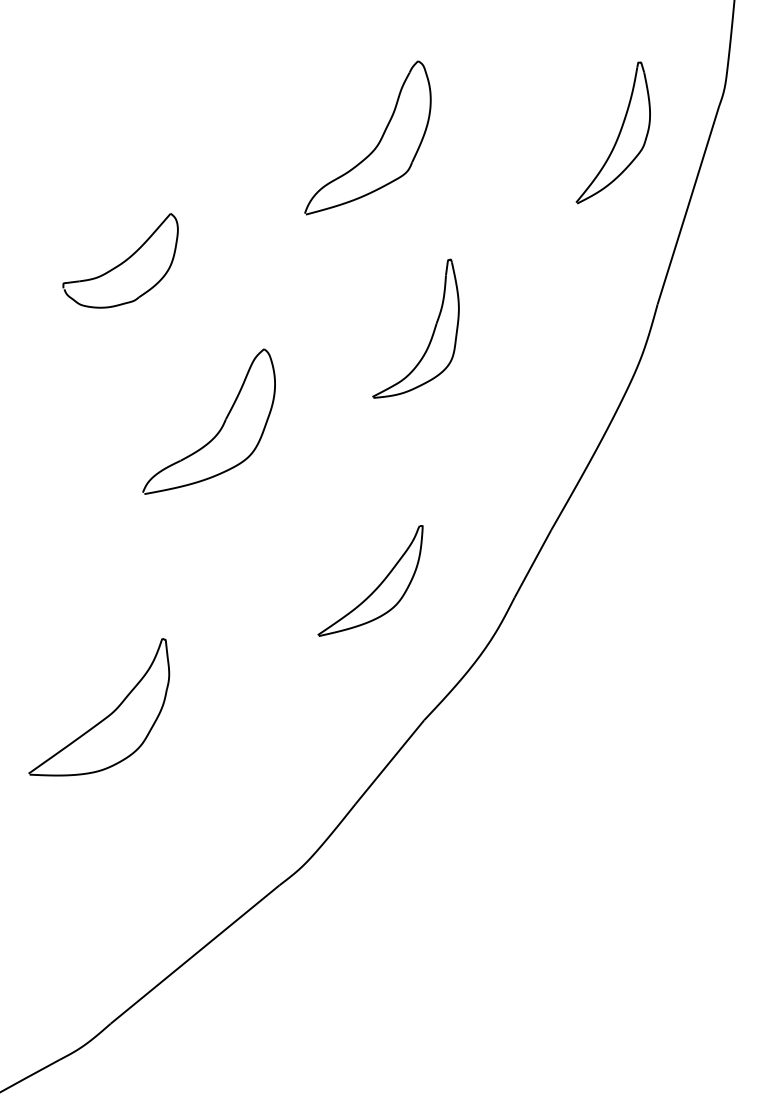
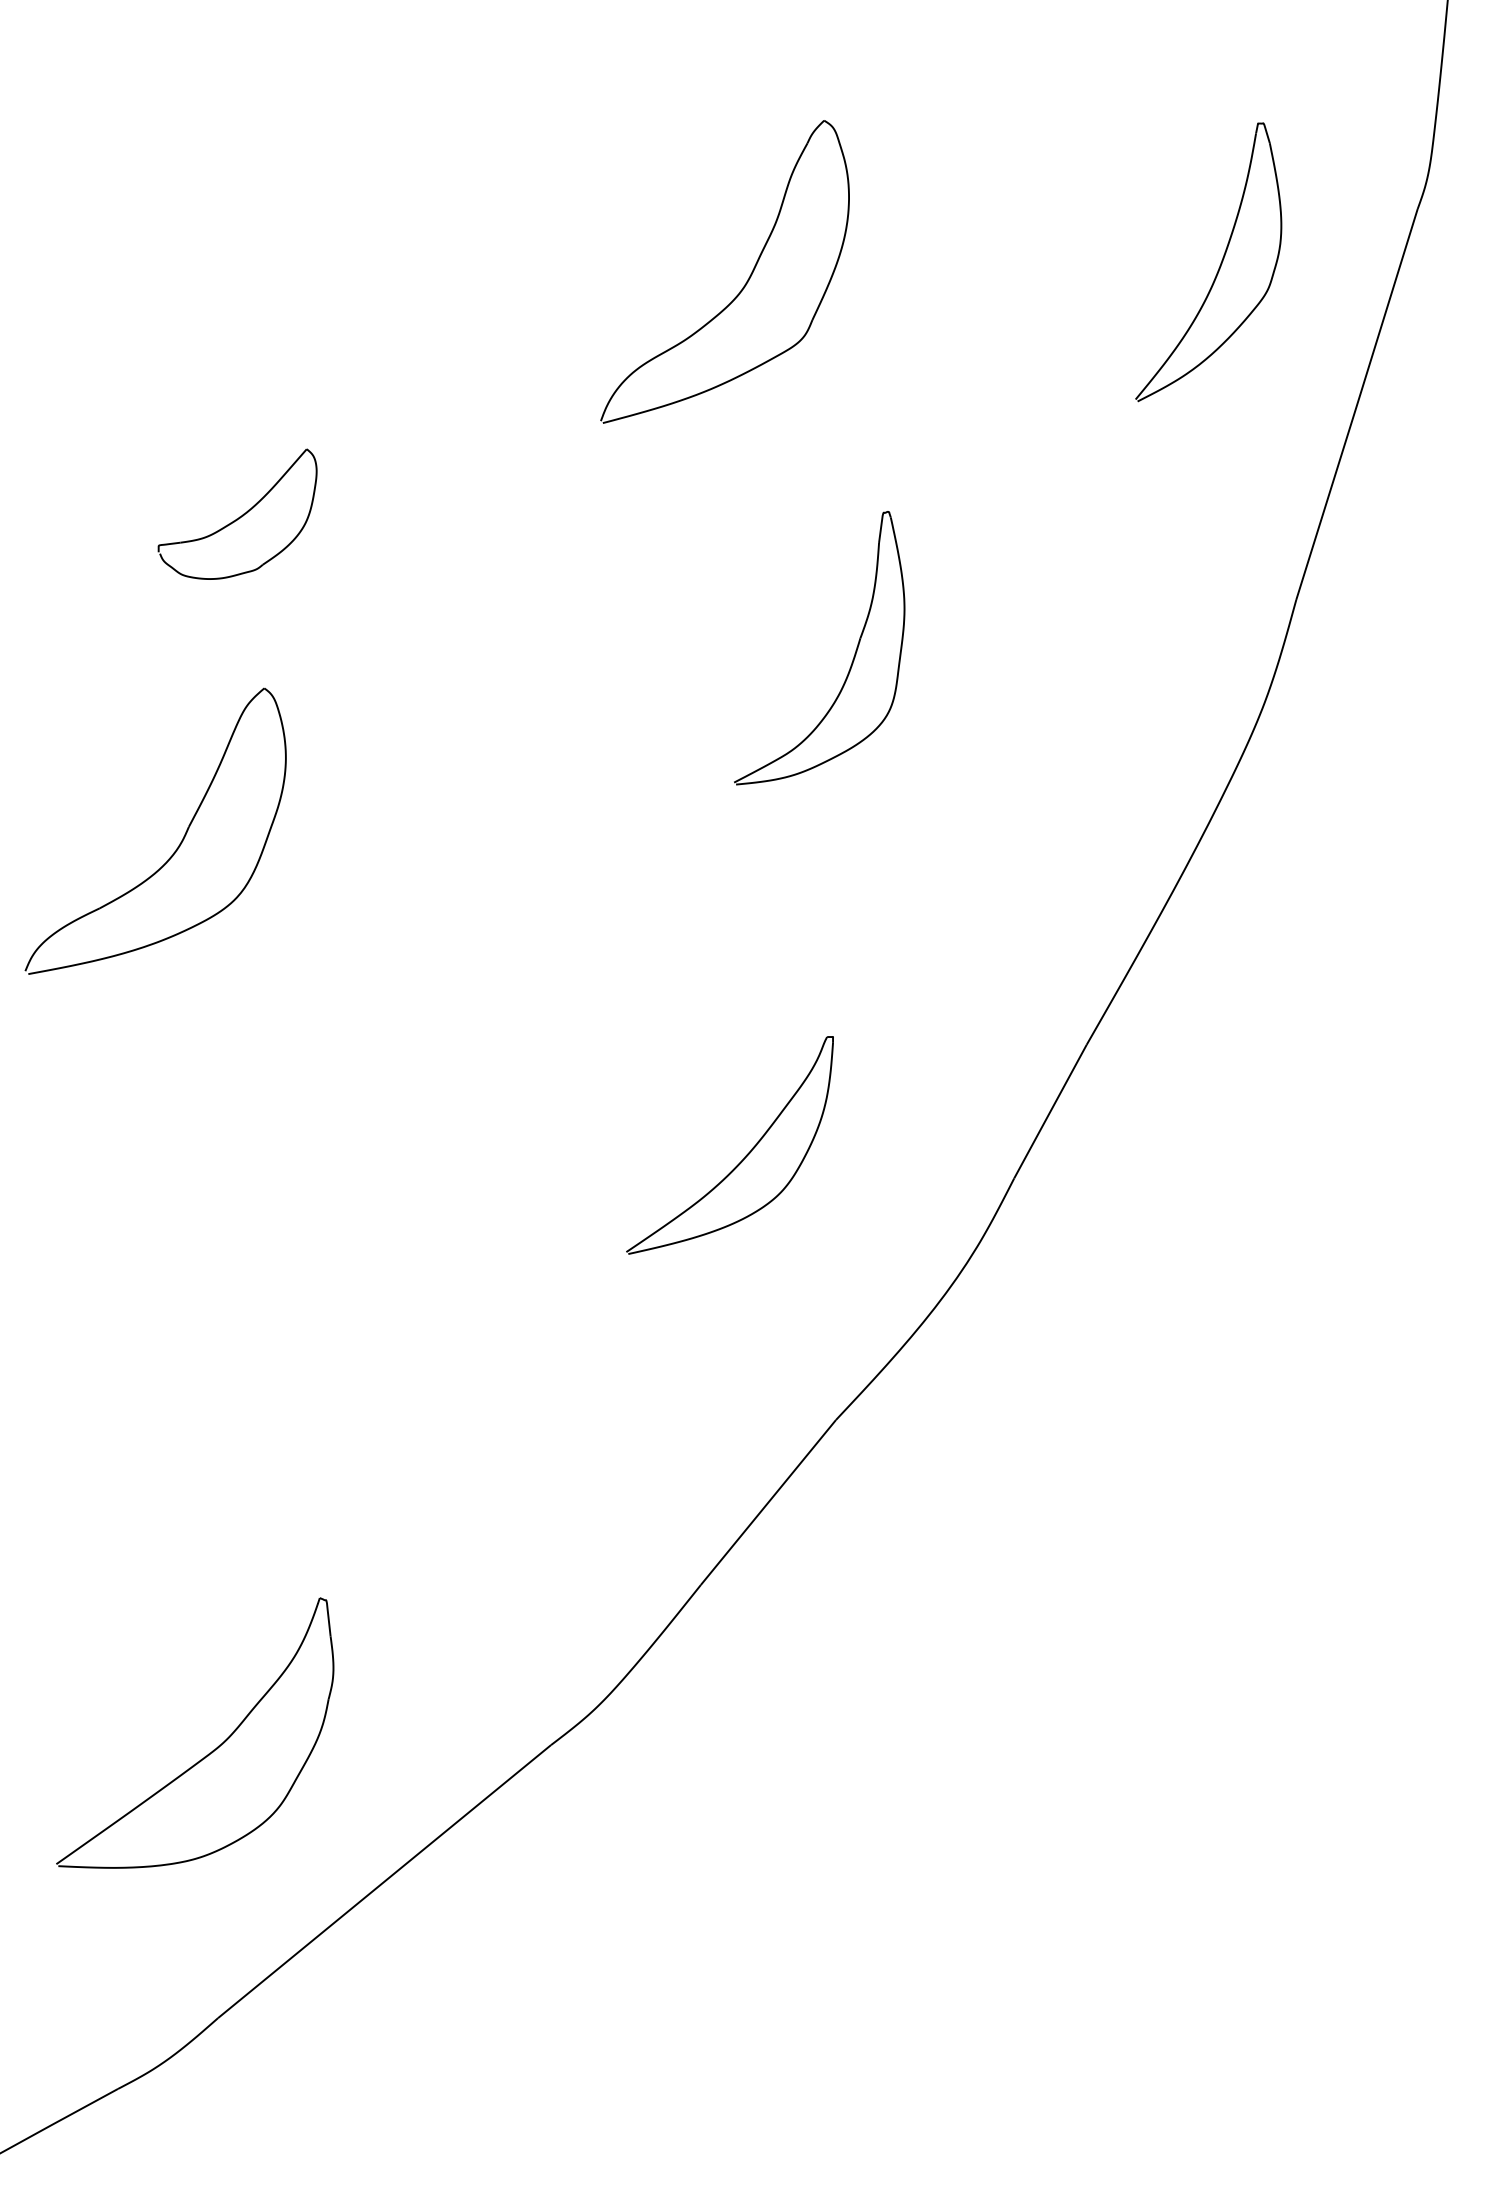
part: (120, 260) -> (237, 513), size x0.7
part: (219, 429) -> (176, 846), moved
part: (107, 715) -> (211, 1749), moved

